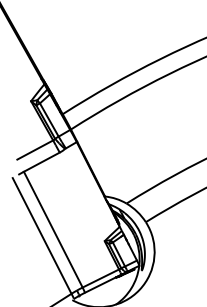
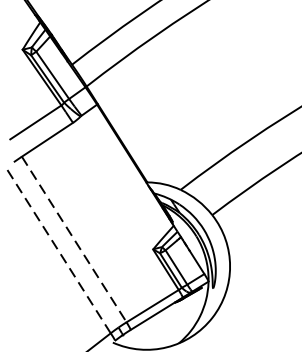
line: (53, 229) -> (74, 239), solid -> dashed
line: (42, 235) -> (58, 249), solid -> dashed

